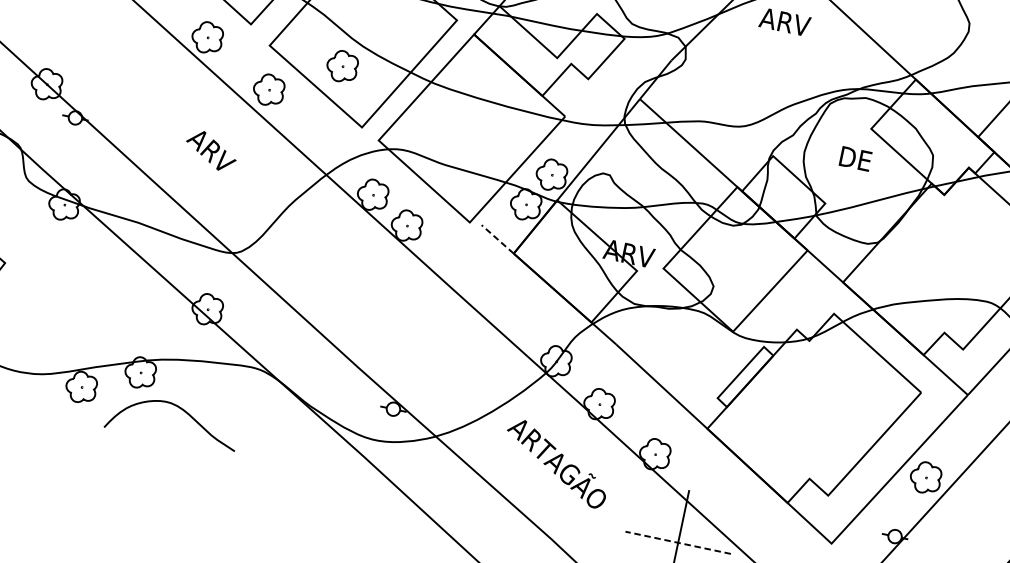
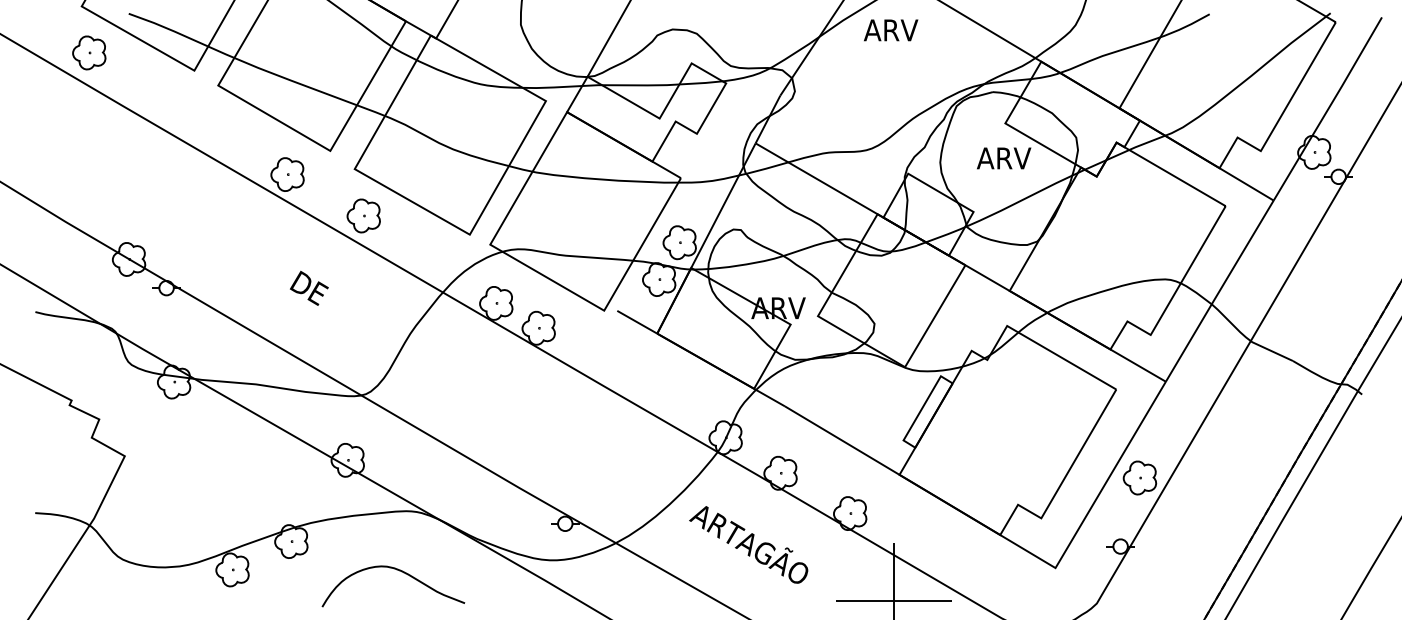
part: (342, 66) -> (435, 174), removed
text: (211, 148) -> (316, 290), ARV -> DE
text: (863, 160) -> (1004, 158), DE -> ARV
line: (496, 239) -> (636, 322), dashed -> solid
curve: (182, 411) -> (401, 572), moved
line: (678, 543) -> (894, 601), dashed -> solid

